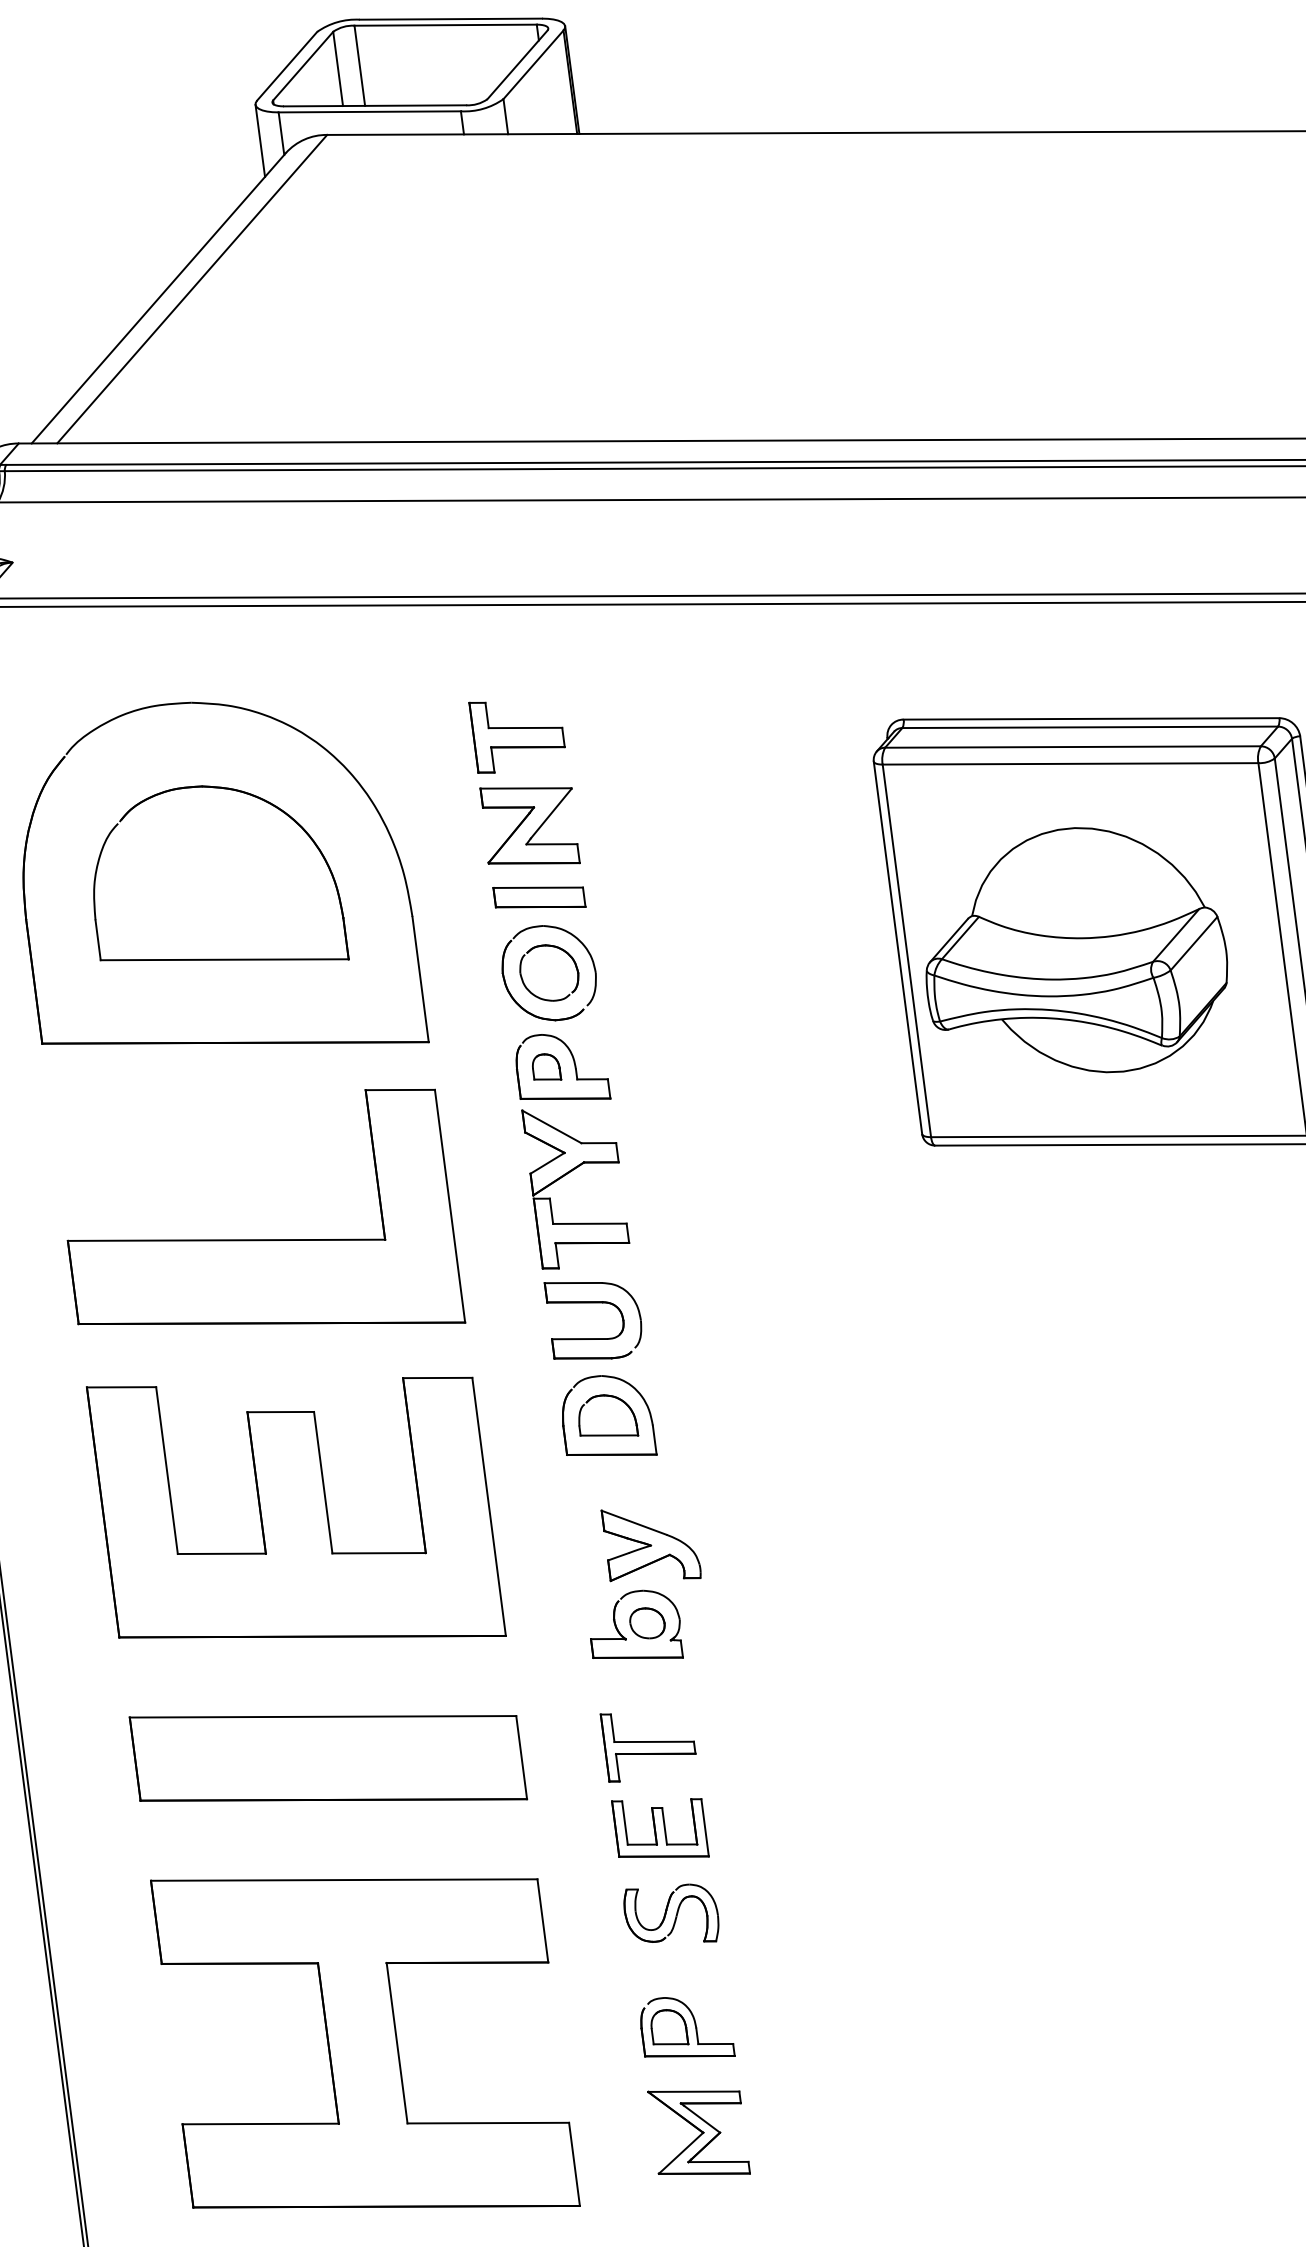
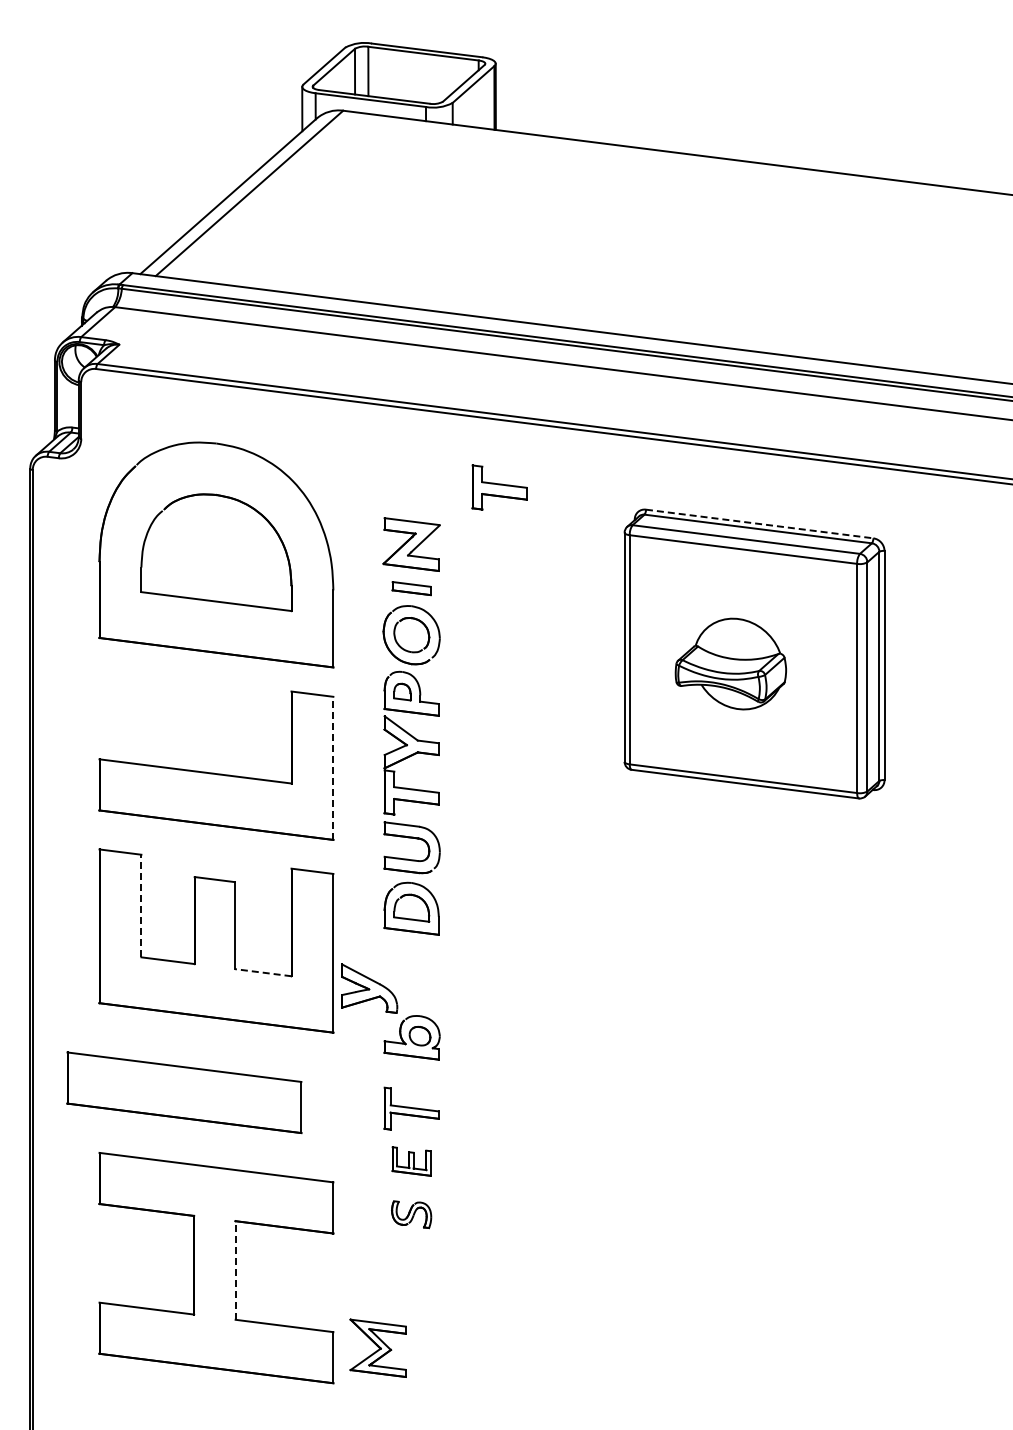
line: (1091, 718) -> (759, 523), solid -> dashed
part: (517, 733) -> (499, 487), moved
part: (539, 897) -> (411, 588), size x0.7
part: (1073, 951) -> (730, 663), size x0.6
line: (450, 1206) -> (333, 768), solid -> dashed
line: (167, 1469) -> (141, 905), solid -> dashed
part: (651, 1544) -> (369, 988), moved
line: (377, 1553) -> (262, 972), solid -> dashed
part: (328, 1757) -> (184, 1092), moved
part: (660, 1828) -> (411, 1161), size x0.7
part: (671, 1915) -> (411, 1214), size x0.7
part: (686, 2028) -> (411, 1284), removed
line: (396, 2043) -> (235, 1270), solid -> dashed
part: (697, 2131) -> (377, 1347), moved

